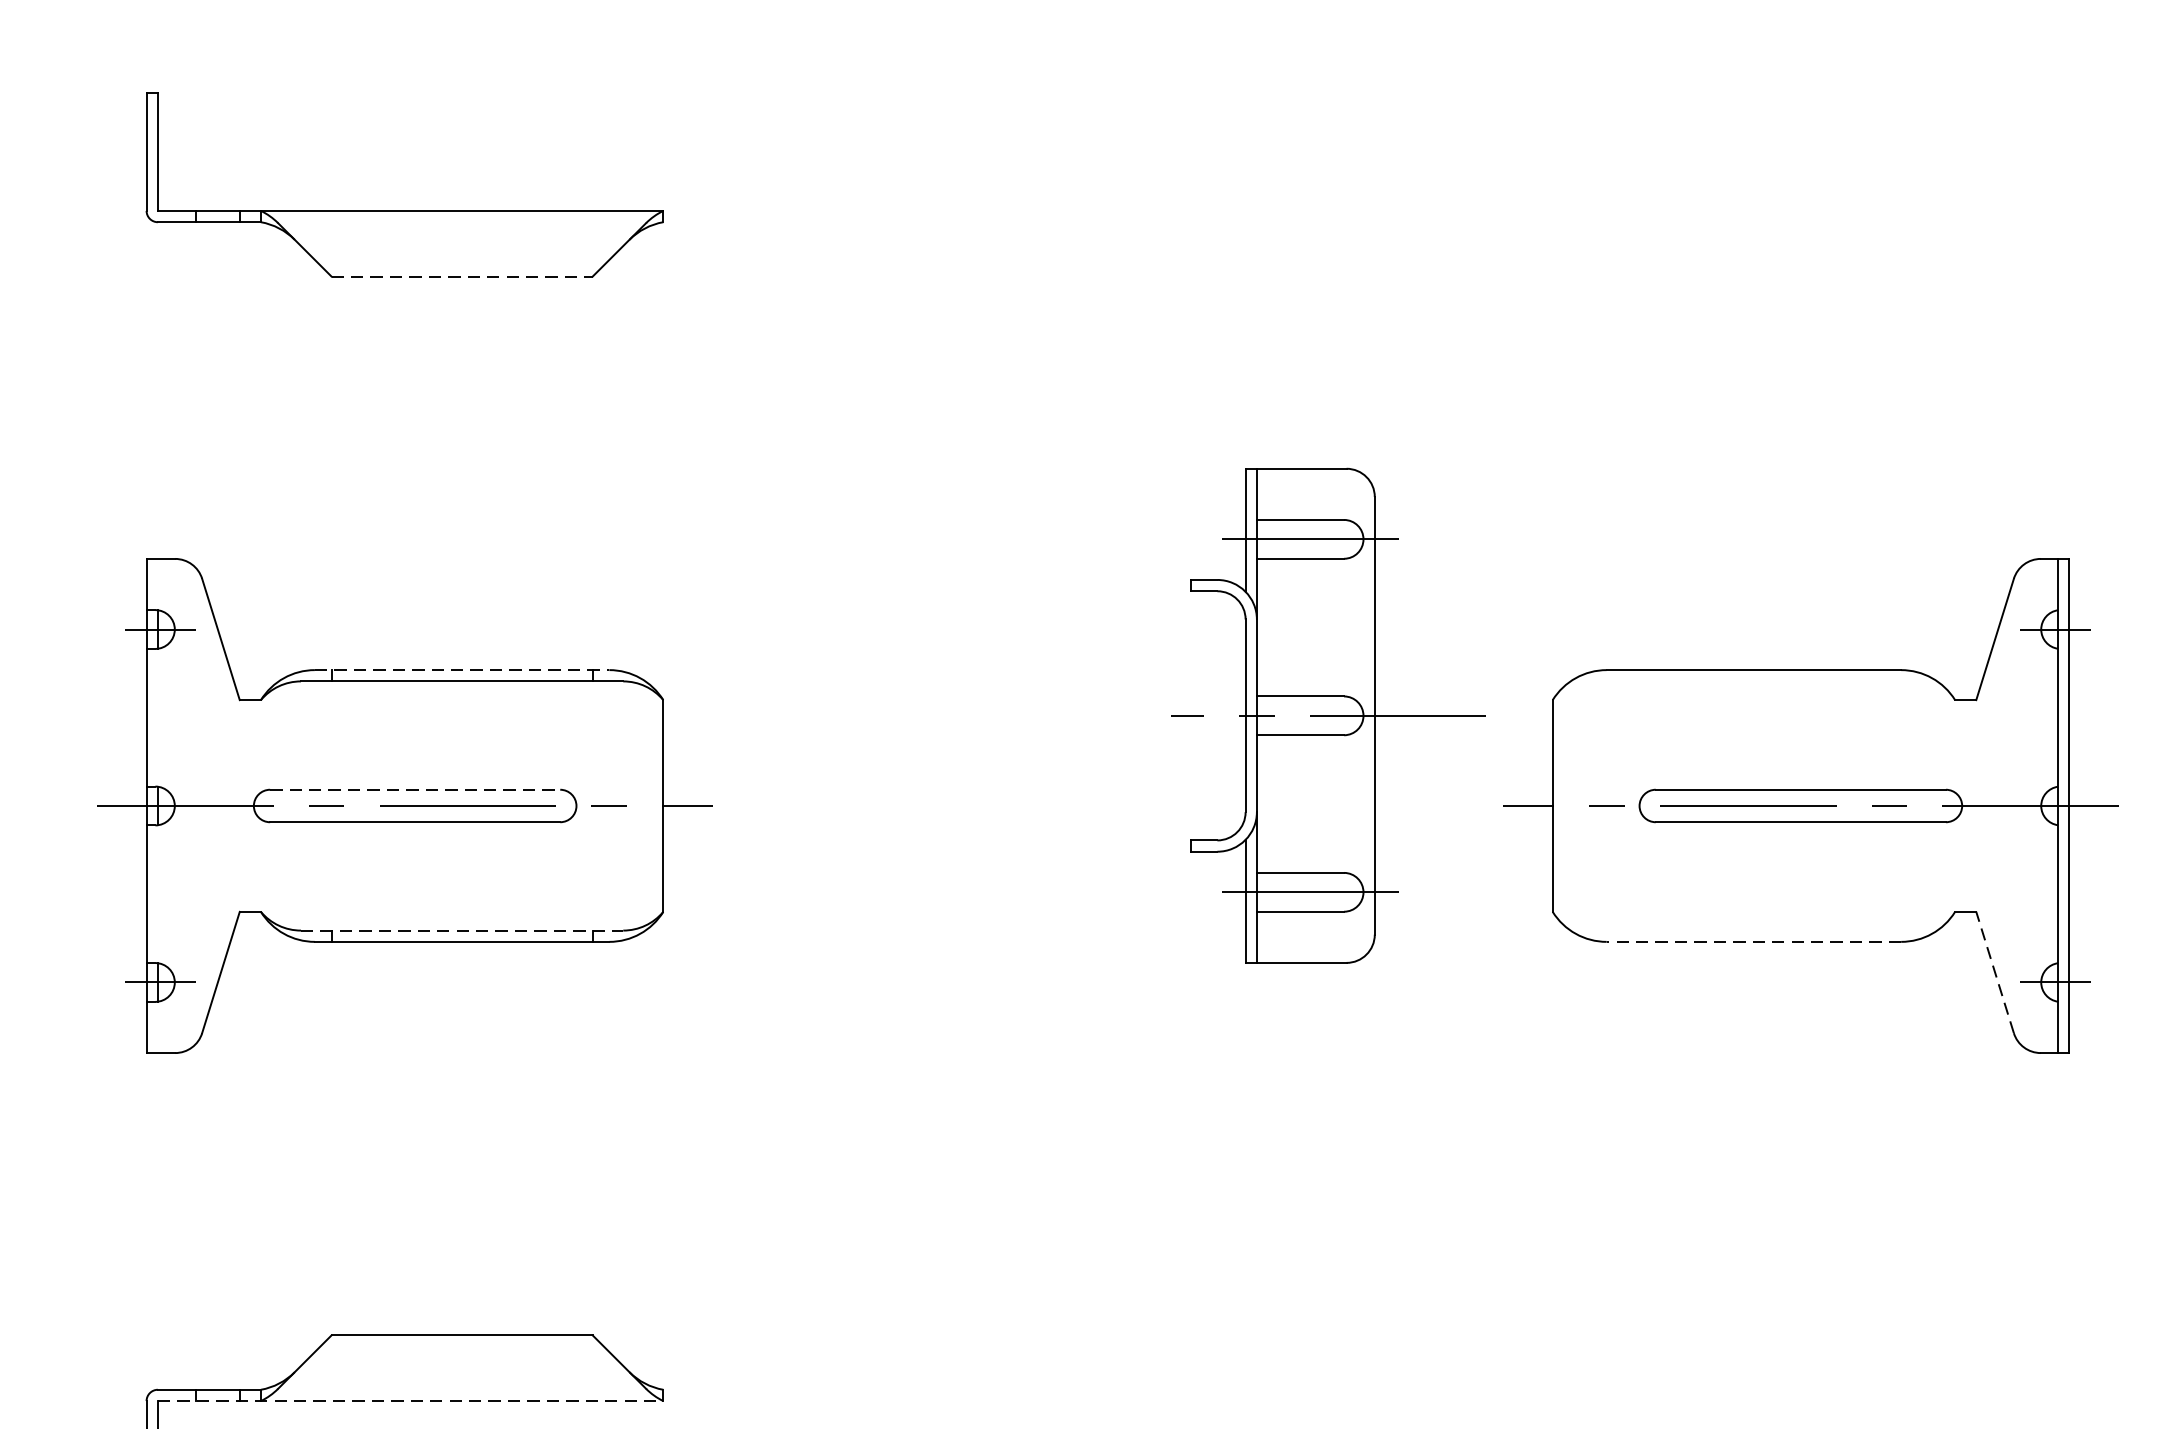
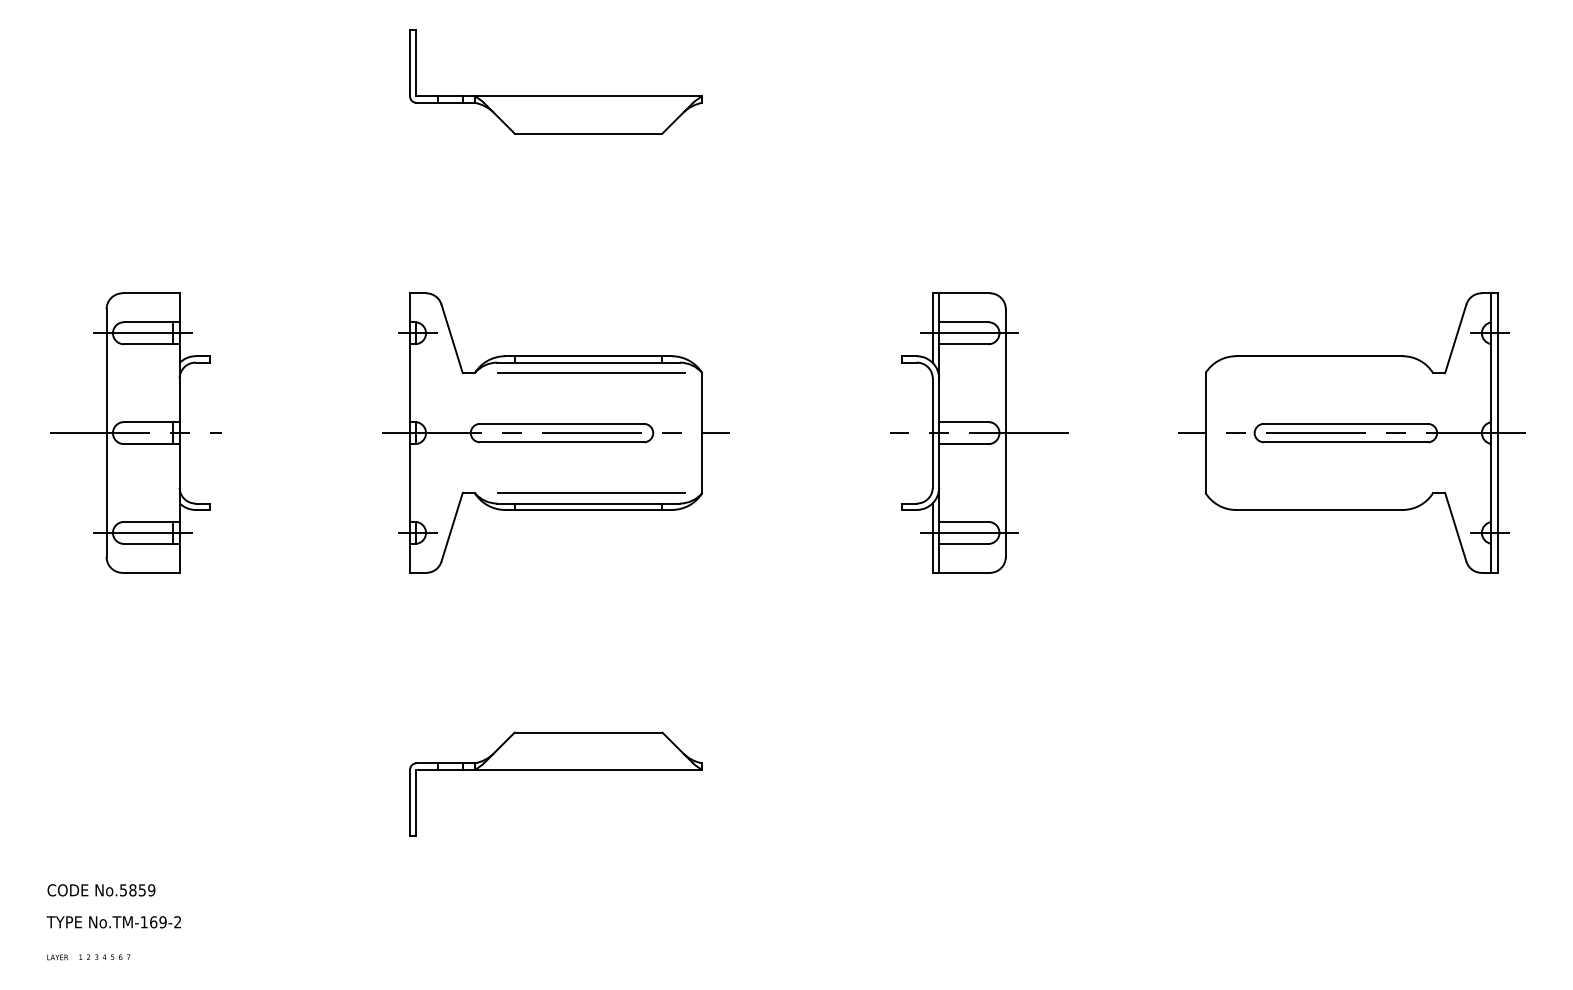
line: (461, 276) -> (588, 133), dashed -> solid
line: (463, 670) -> (589, 356), dashed -> solid
line: (467, 700) -> (591, 373), added
part: (1328, 714) -> (979, 432), moved
line: (416, 789) -> (562, 423), dashed -> solid
line: (467, 912) -> (591, 493), added
line: (463, 930) -> (589, 503), dashed -> solid
line: (1752, 941) -> (1318, 509), dashed -> solid
line: (1994, 972) -> (1455, 527), dashed -> solid
line: (410, 1400) -> (559, 769), dashed -> solid

